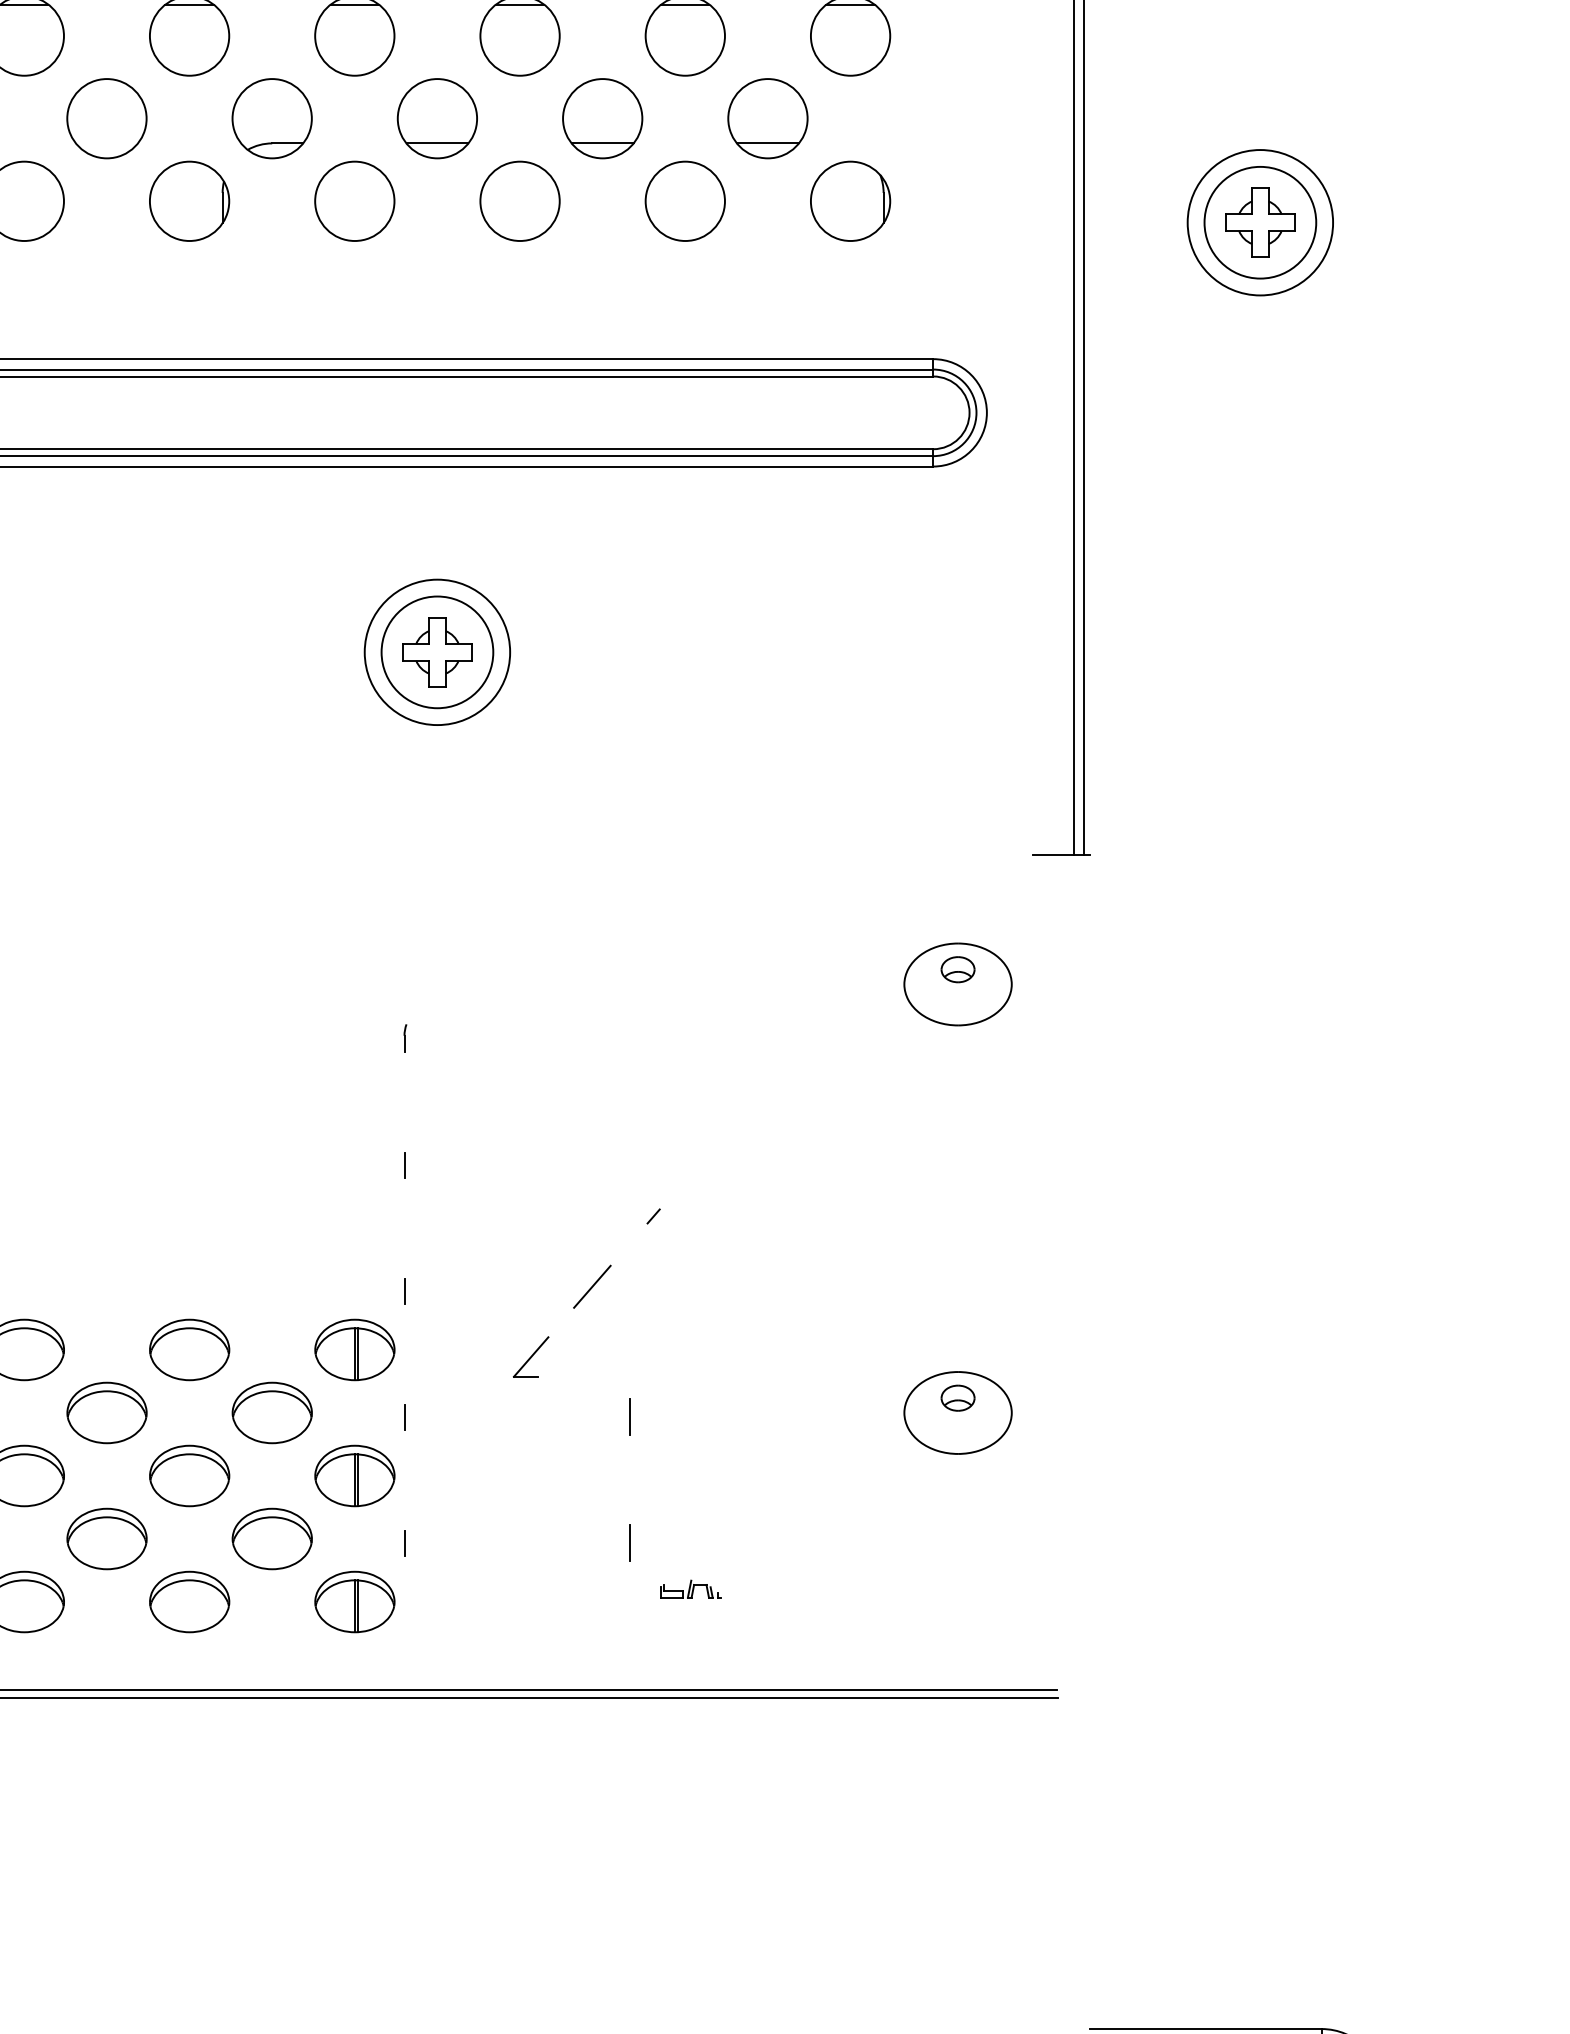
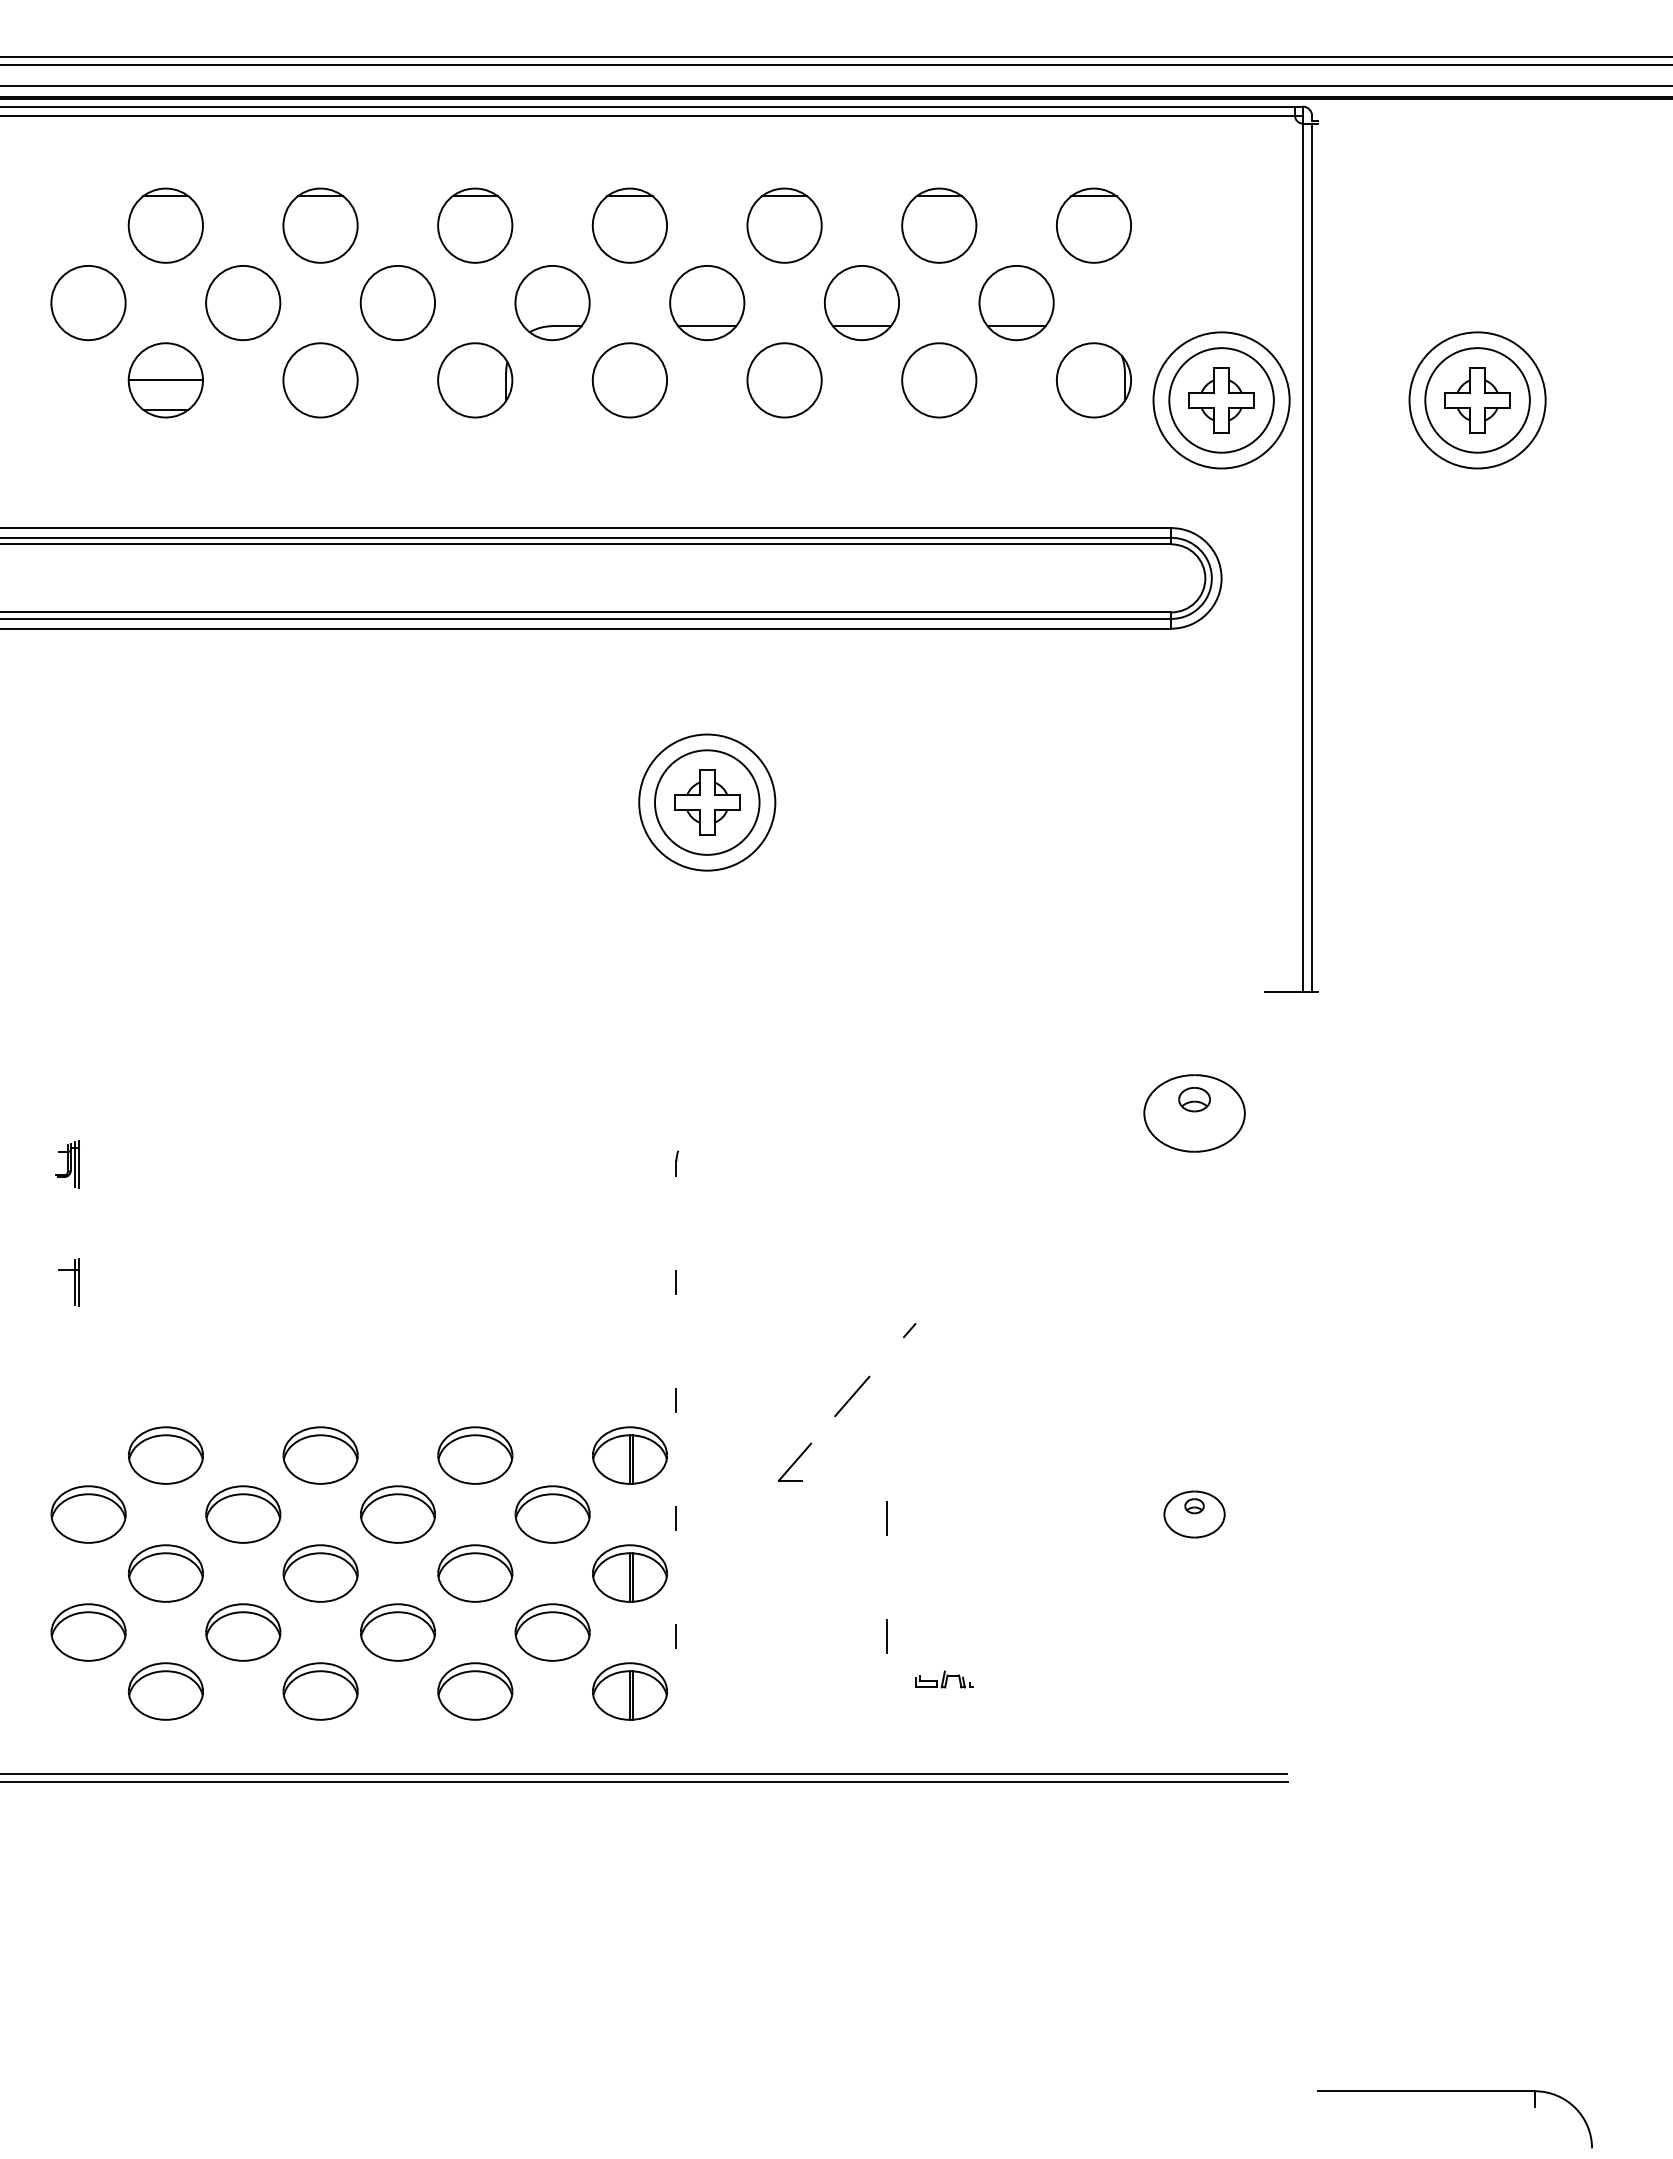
part: (986, 222) -> (1221, 400), added
part: (957, 1412) -> (1194, 1514), size x0.6

